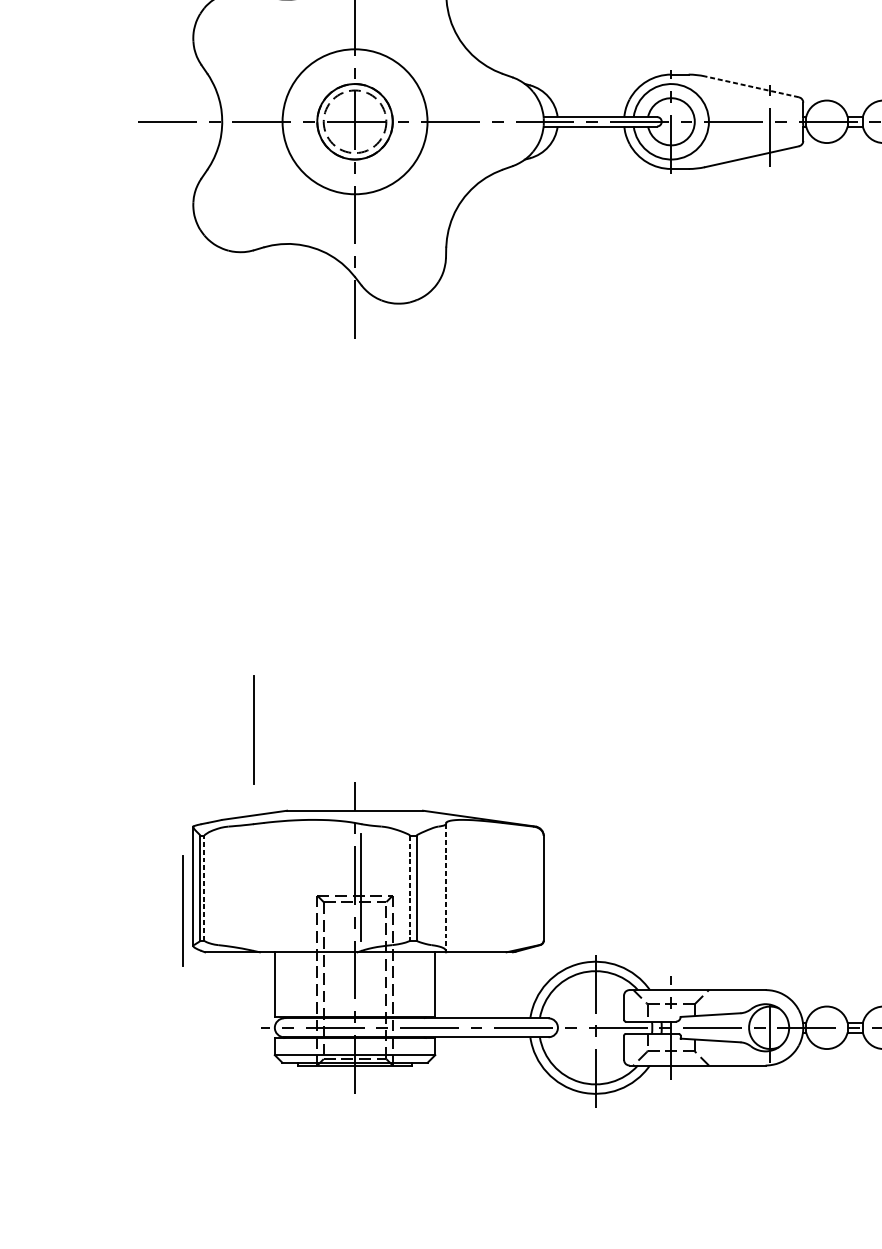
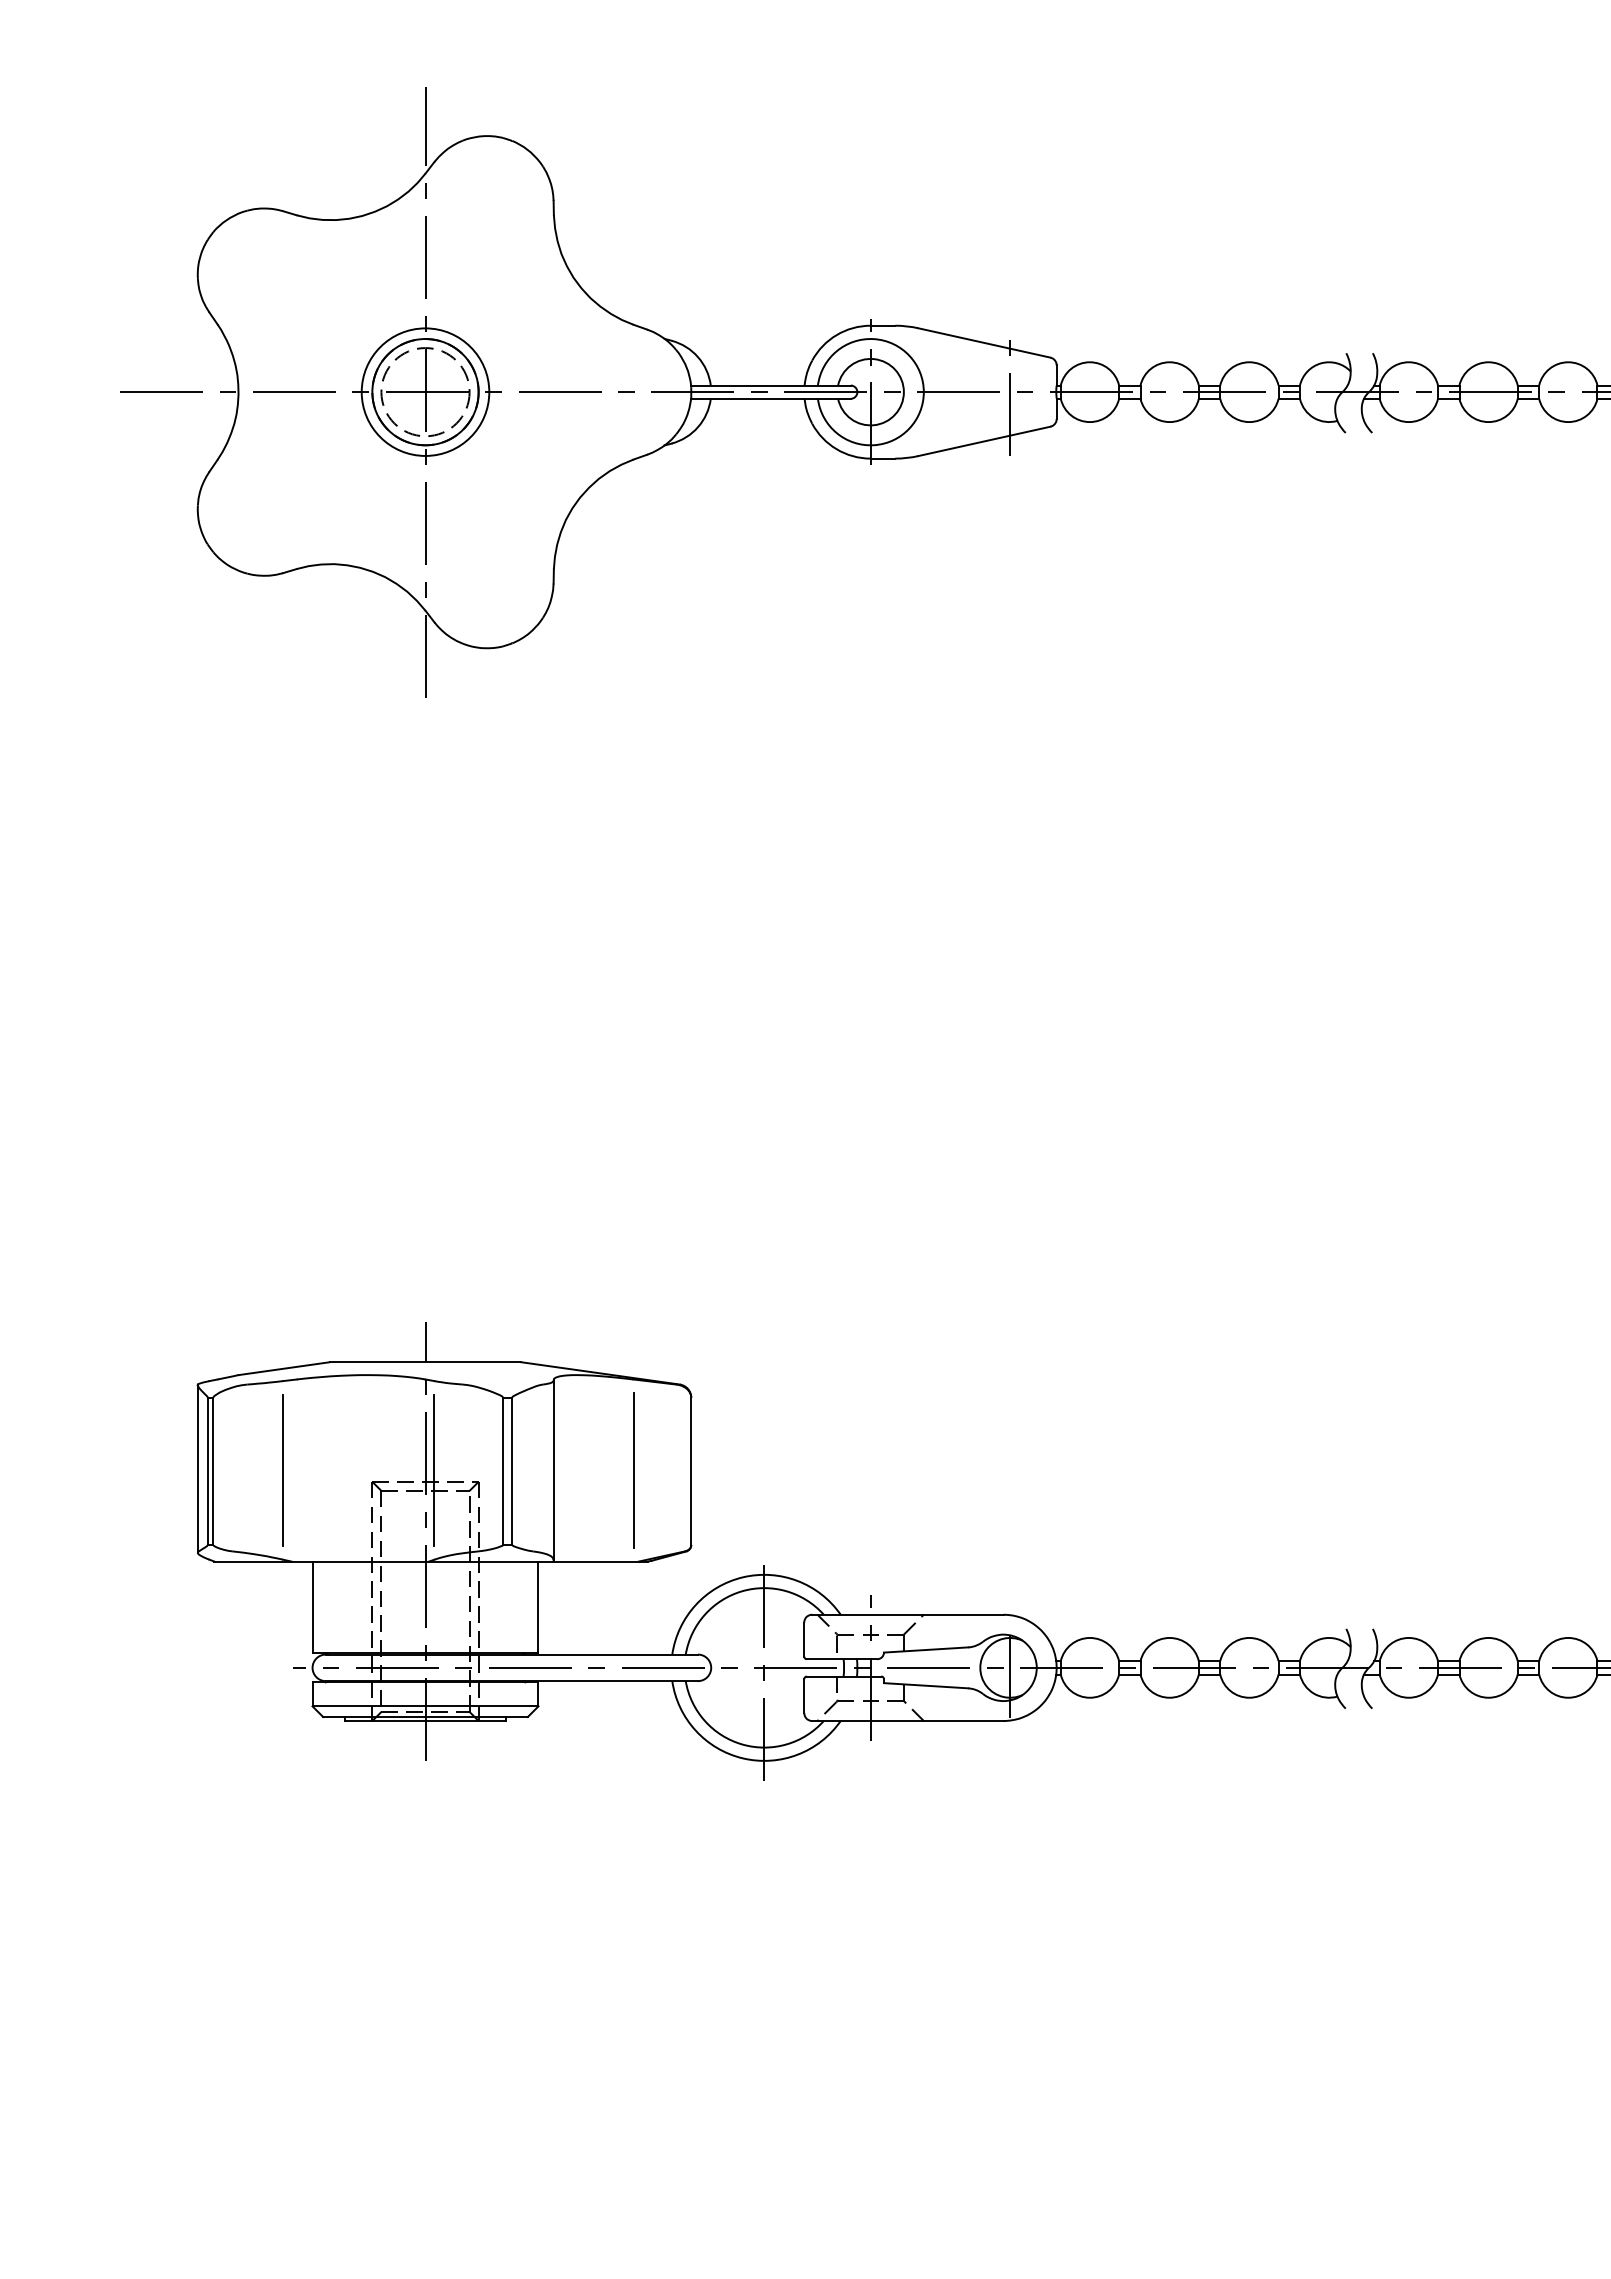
line: (752, 86) -> (984, 342), dashed -> solid
circle: (355, 121) -> (425, 391), size x0.62
line: (253, 729) -> (282, 1470), moved
line: (445, 887) -> (553, 1470), dashed -> solid
line: (204, 888) -> (213, 1471), dashed -> solid
line: (409, 888) -> (502, 1471), dashed -> solid
line: (182, 911) -> (633, 1470), moved

